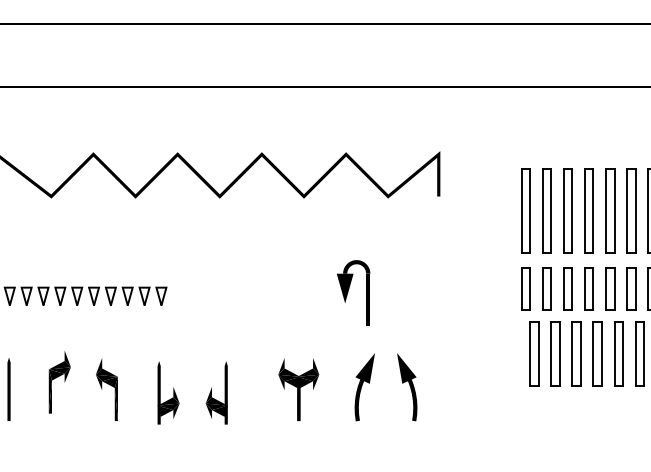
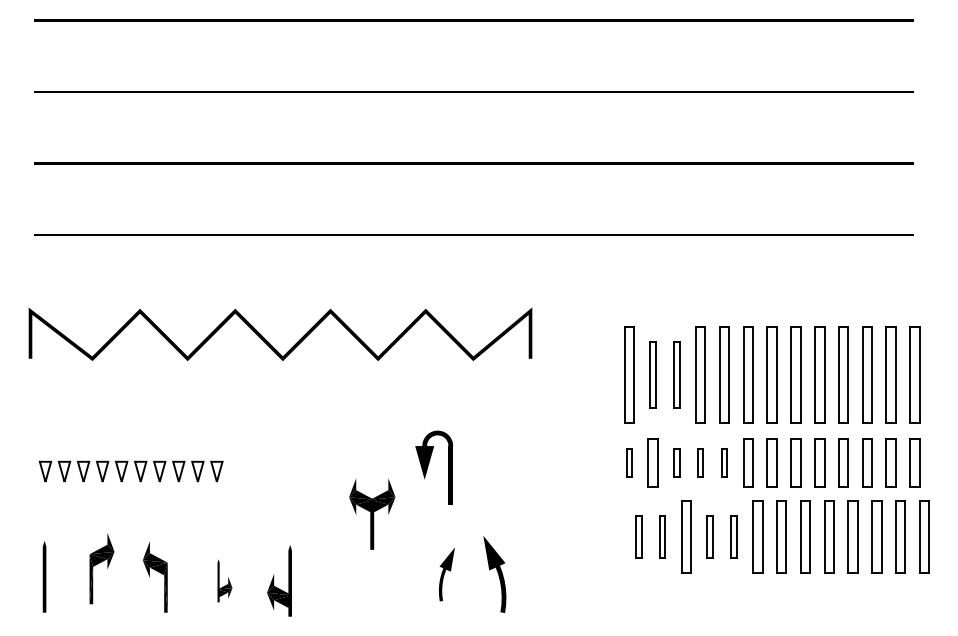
part: (546, 210) -> (652, 374), size x0.7
part: (567, 210) -> (676, 374), size x0.7
part: (526, 288) -> (629, 462), size x0.6
part: (567, 288) -> (676, 462), size x0.6
part: (589, 288) -> (700, 462), size x0.6
part: (610, 288) -> (724, 462), size x0.6
part: (534, 353) -> (638, 536), size x0.6
part: (555, 353) -> (662, 536), size x0.6
part: (597, 353) -> (709, 536), size x0.6
part: (618, 353) -> (733, 536), size x0.6
part: (364, 387) -> (446, 574), size x0.7
part: (299, 389) -> (372, 514), moved
part: (168, 392) -> (224, 580), size x0.6

